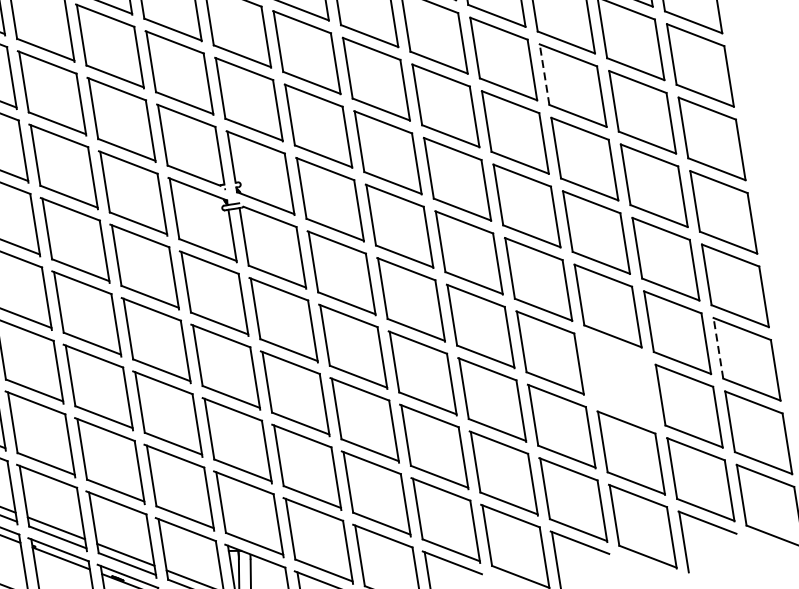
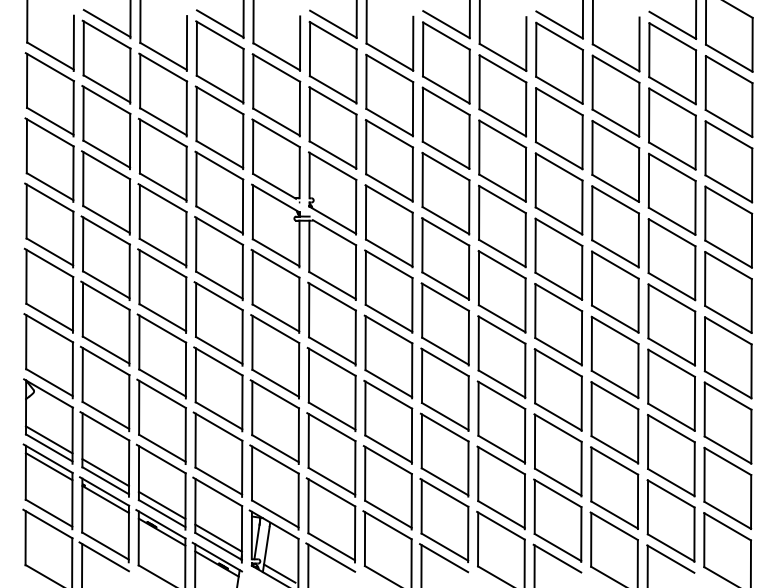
line: (544, 75) -> (592, 148), dashed -> solid
line: (718, 348) -> (704, 409), dashed -> solid
part: (619, 379) -> (614, 422), added

